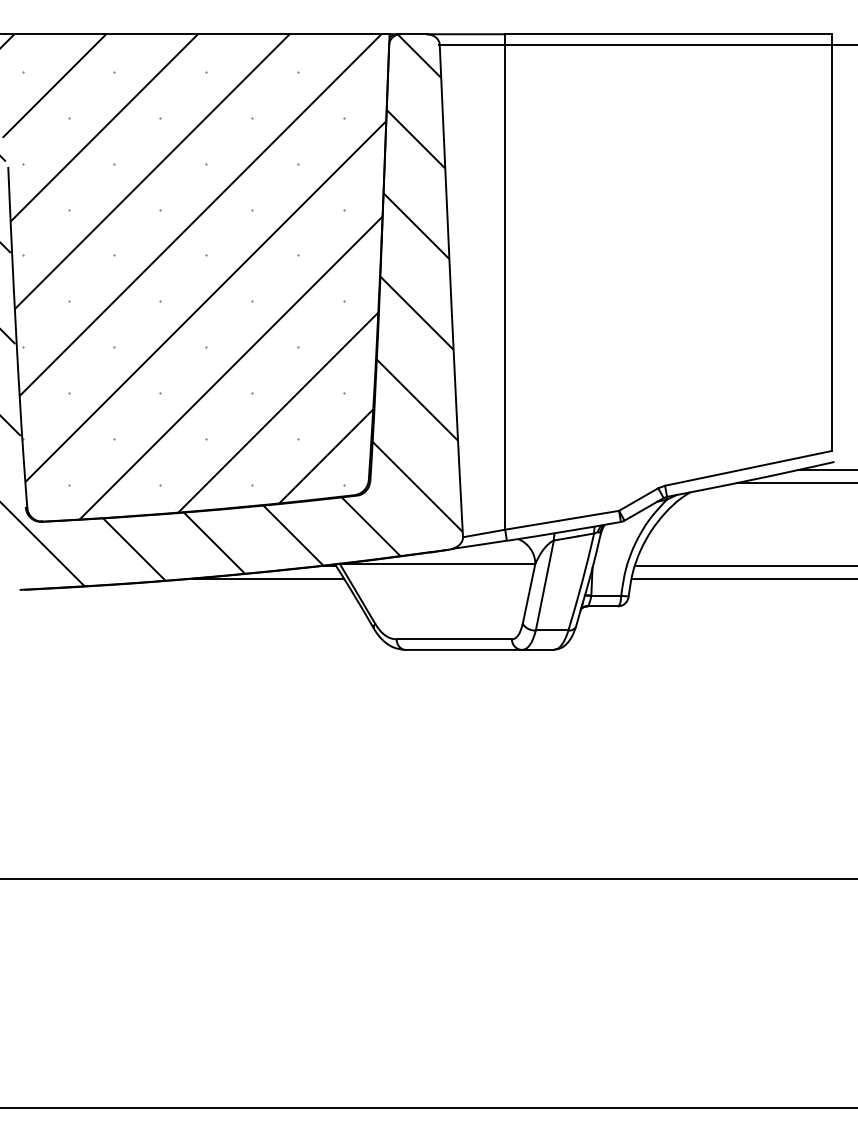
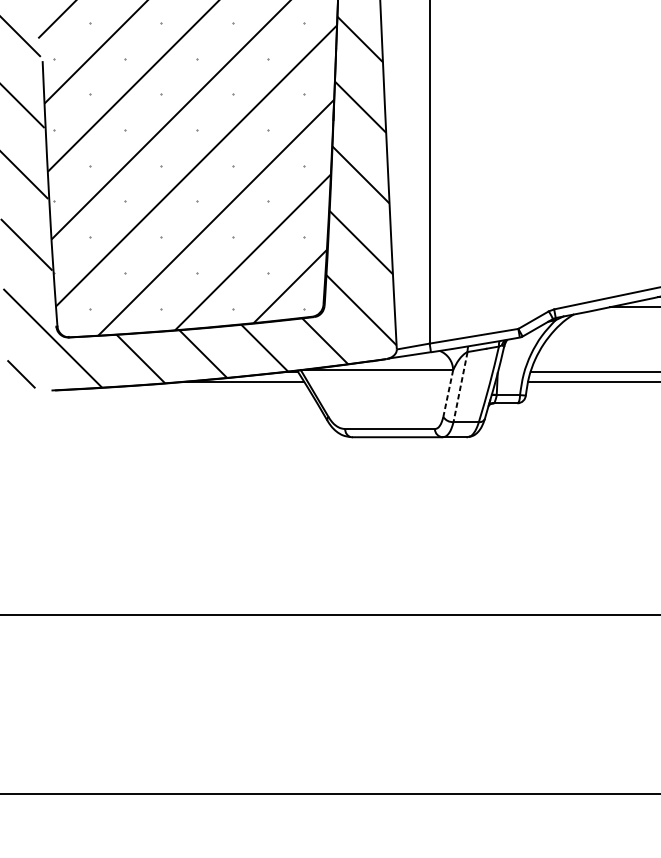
line: (544, 585) -> (460, 387), solid -> dashed
line: (529, 593) -> (448, 393), solid -> dashed

